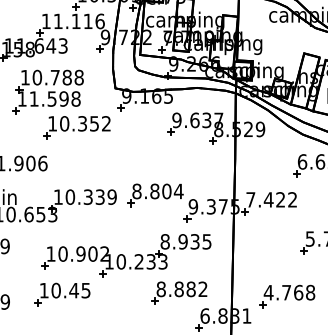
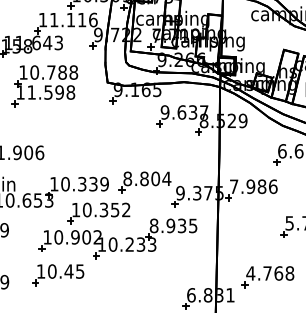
part: (76, 127) -> (98, 213), moved
text: (280, 199) -> (261, 186), 7.422 -> 7.986
part: (179, 292) -> (167, 273), removed

